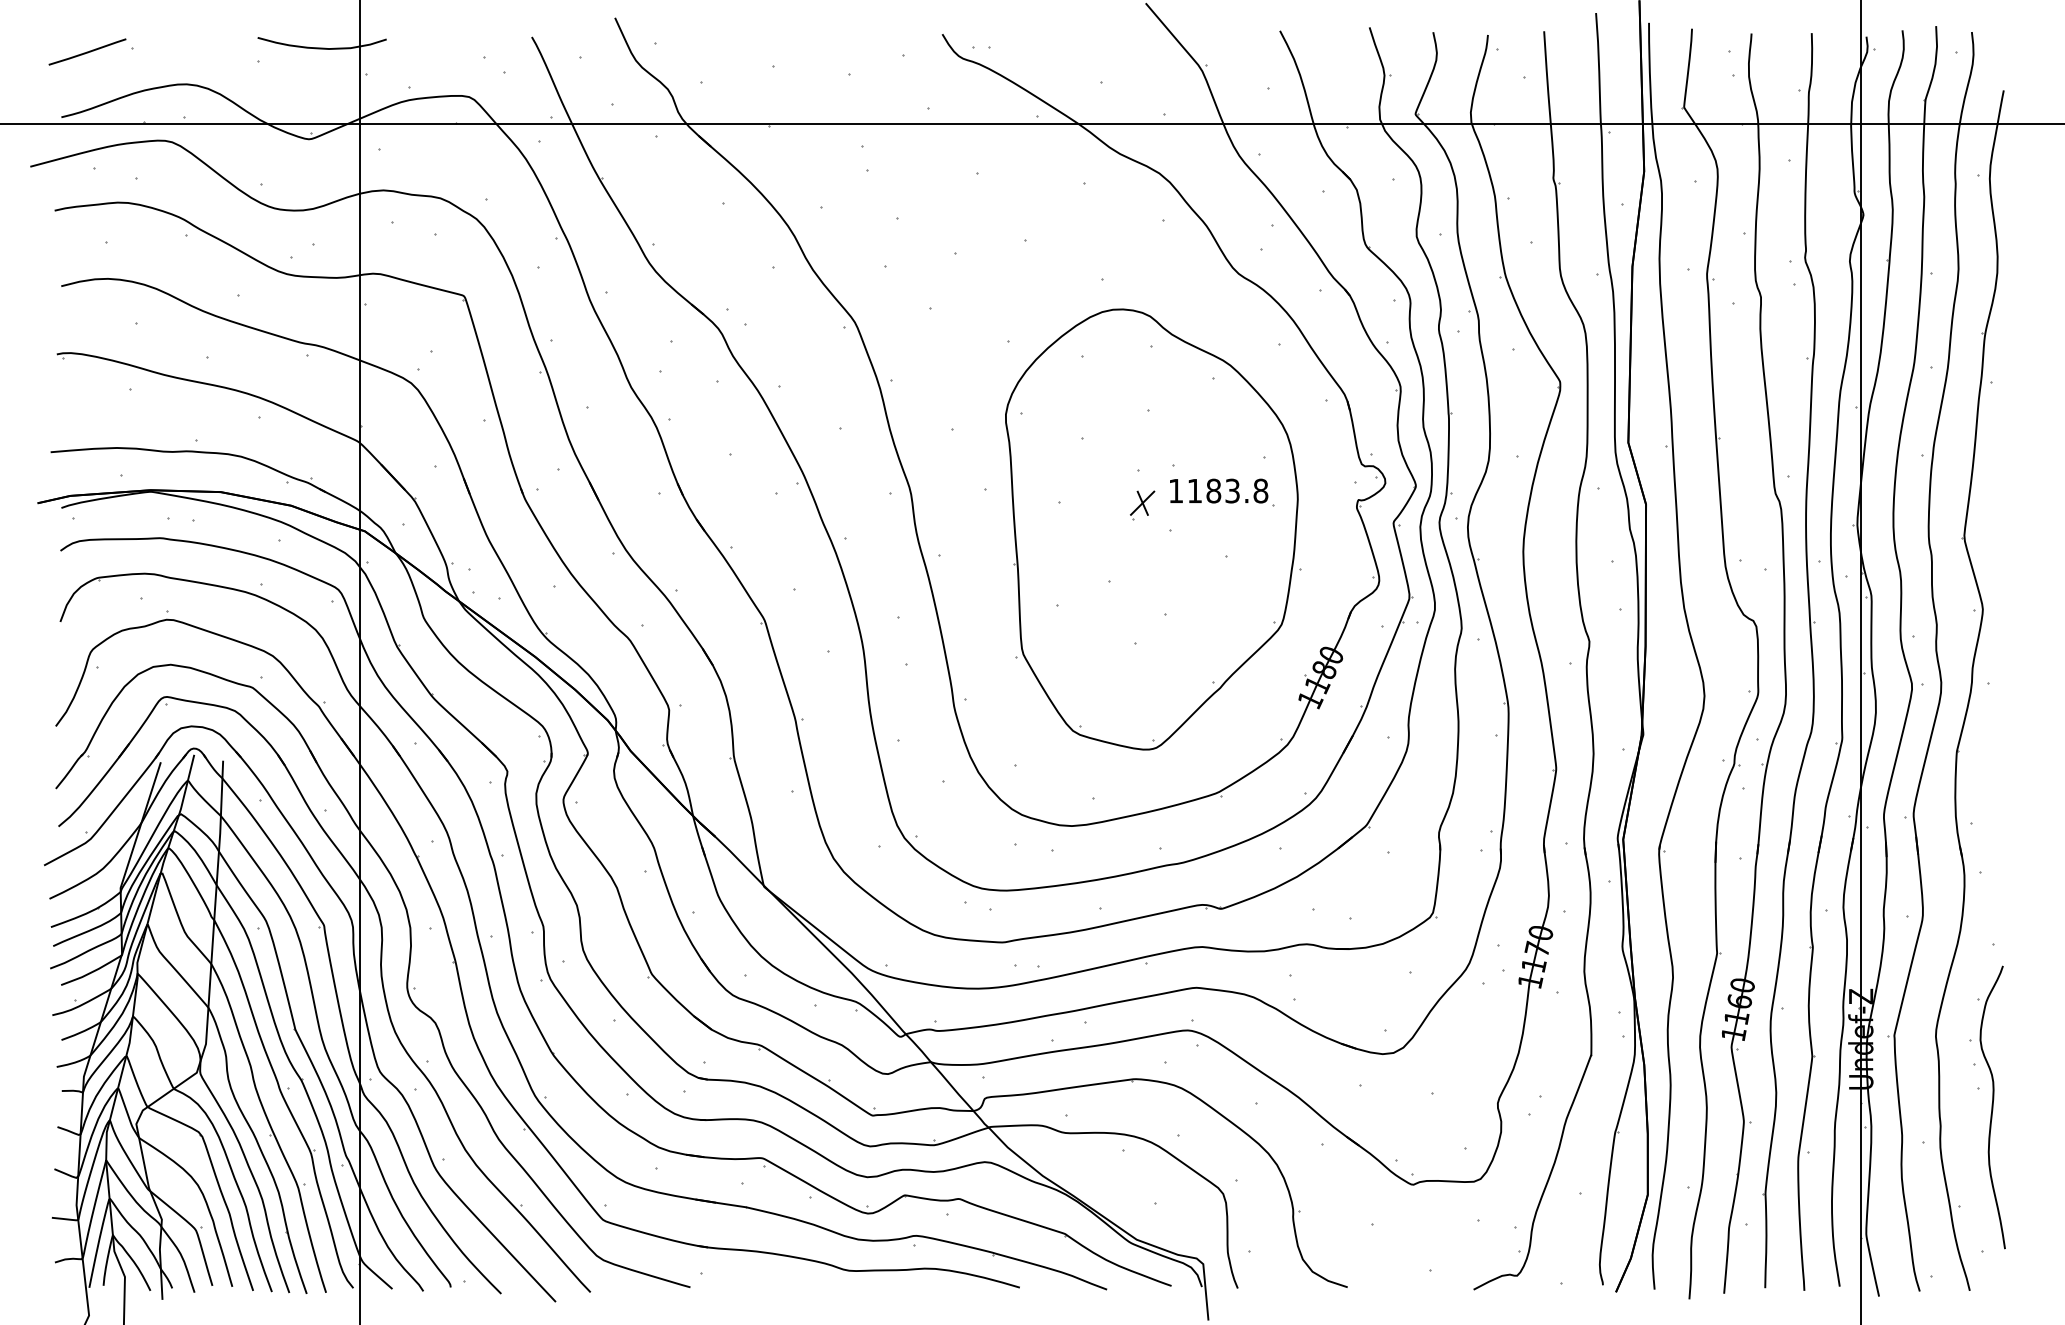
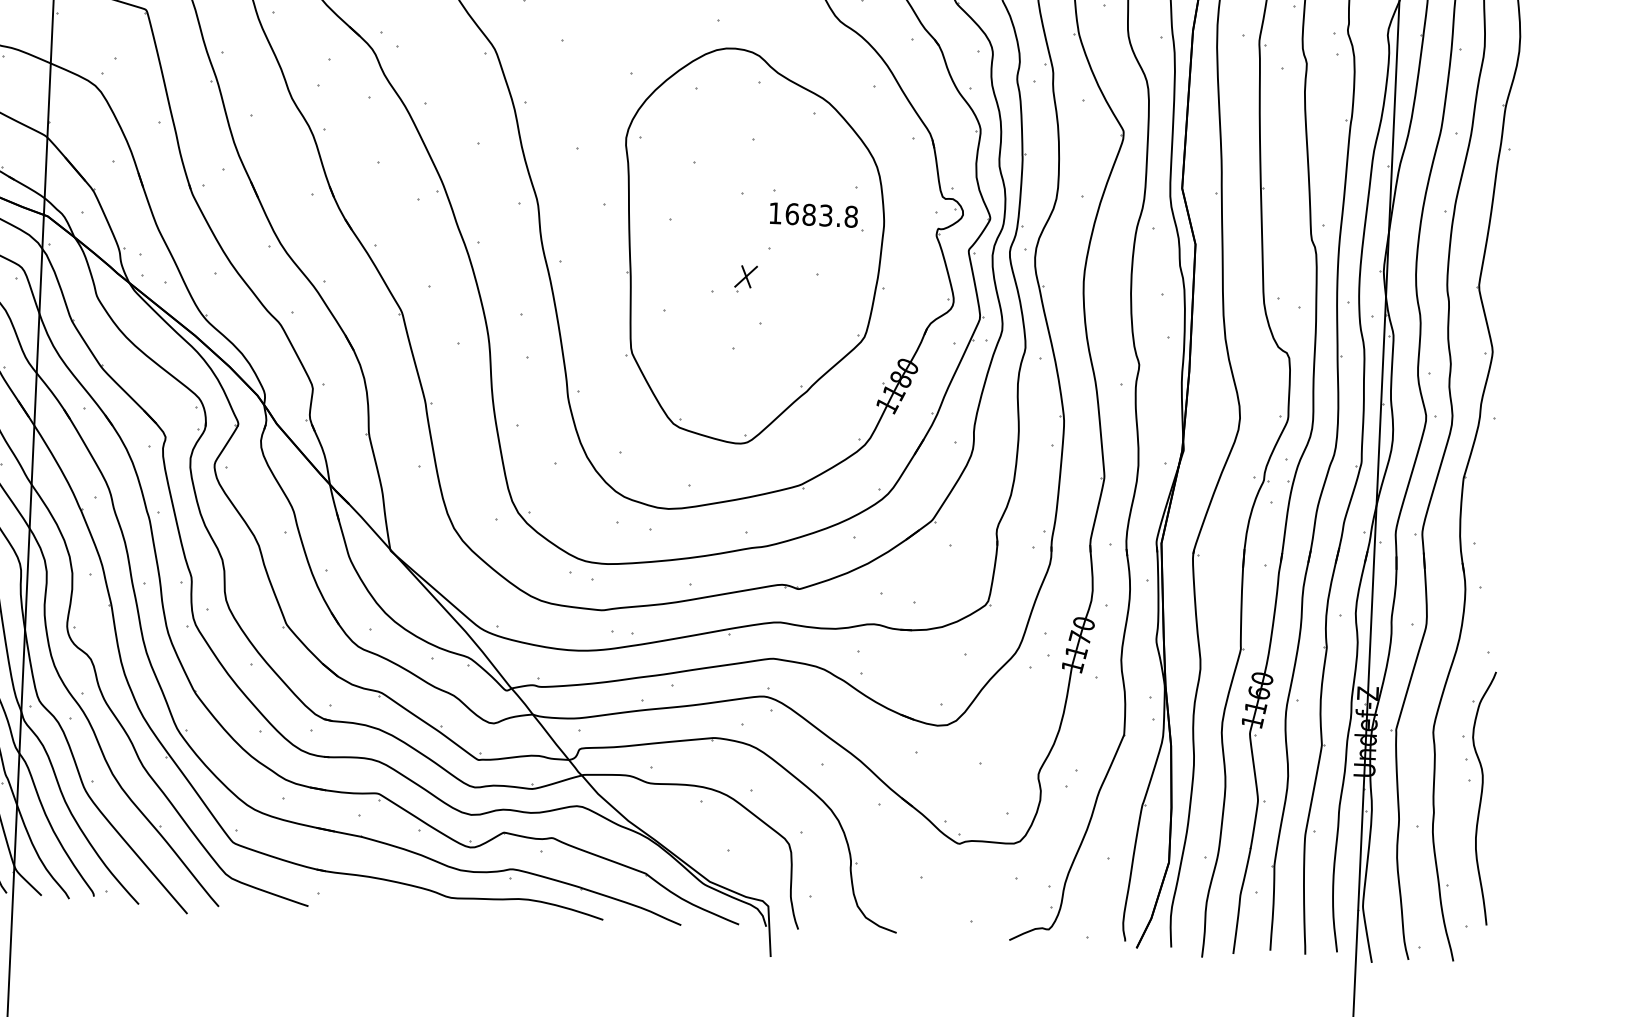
text: (1194, 490) -> (791, 213), 1183.8 -> 1683.8
part: (1142, 505) -> (745, 278), moved

